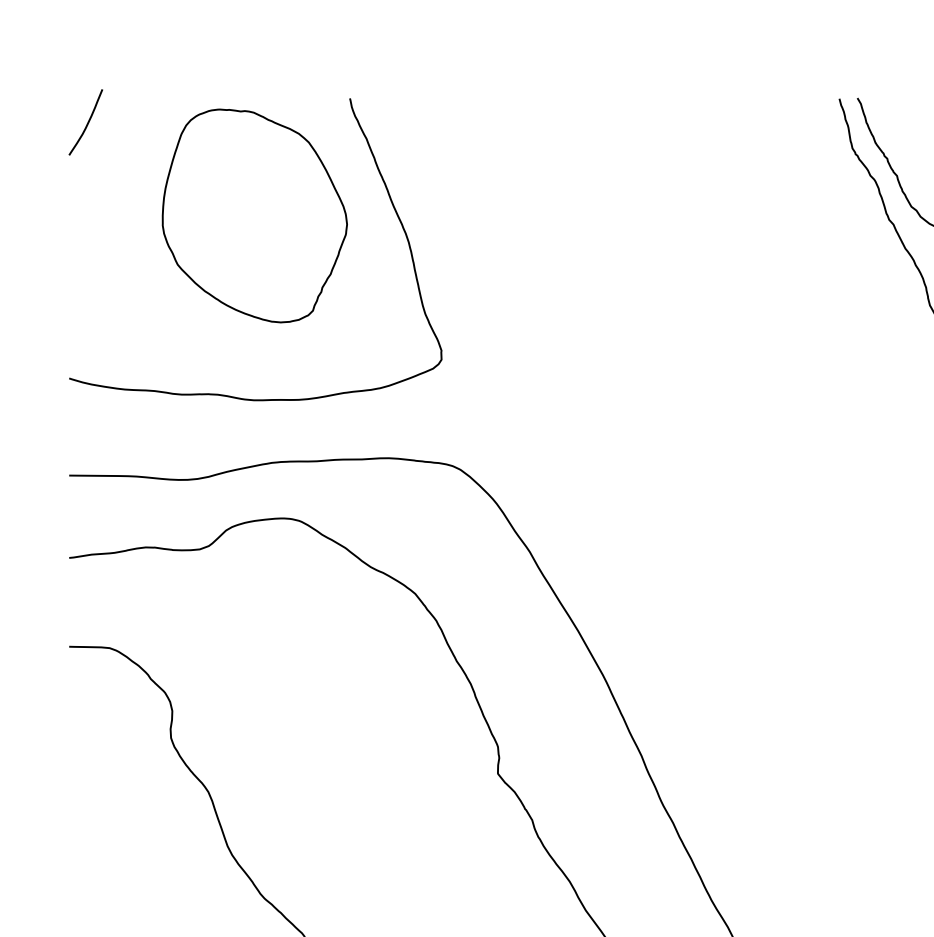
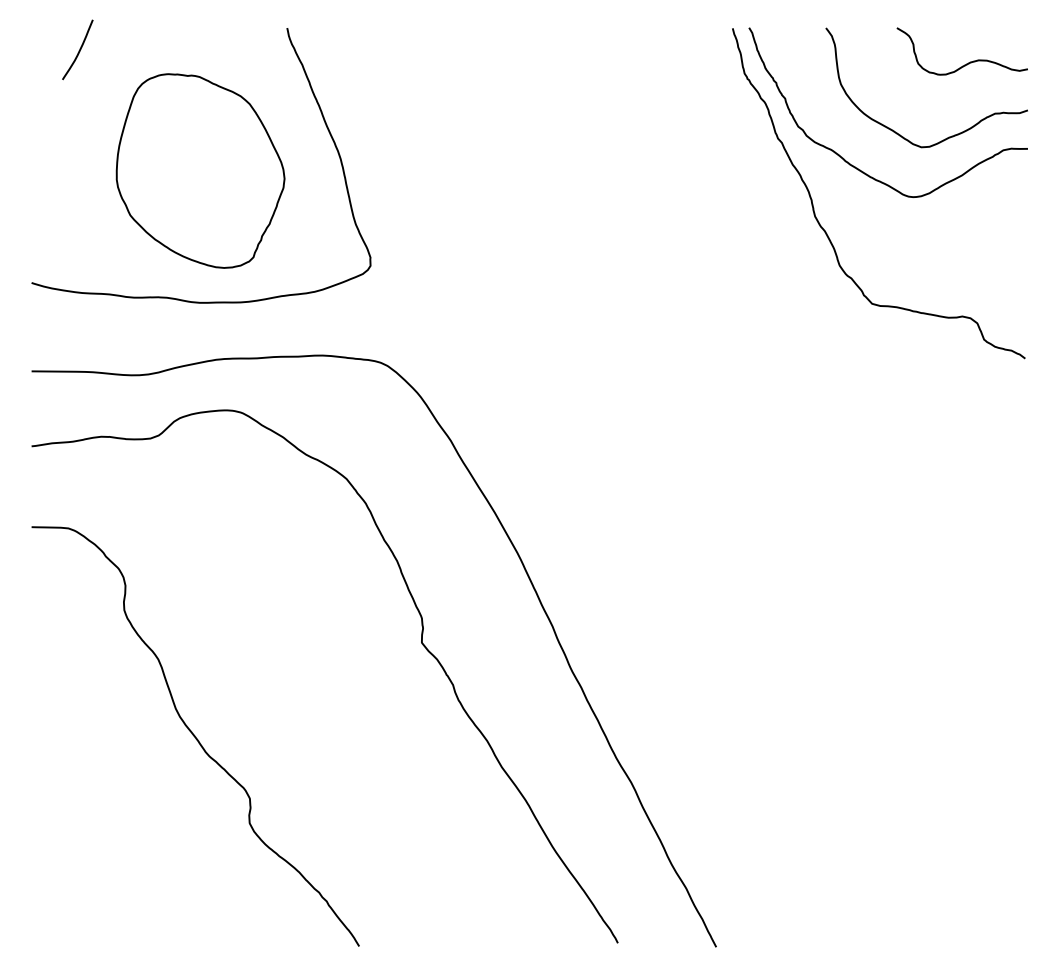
curve: (86, 123) -> (78, 50), moved
part: (254, 215) -> (200, 170), moved

